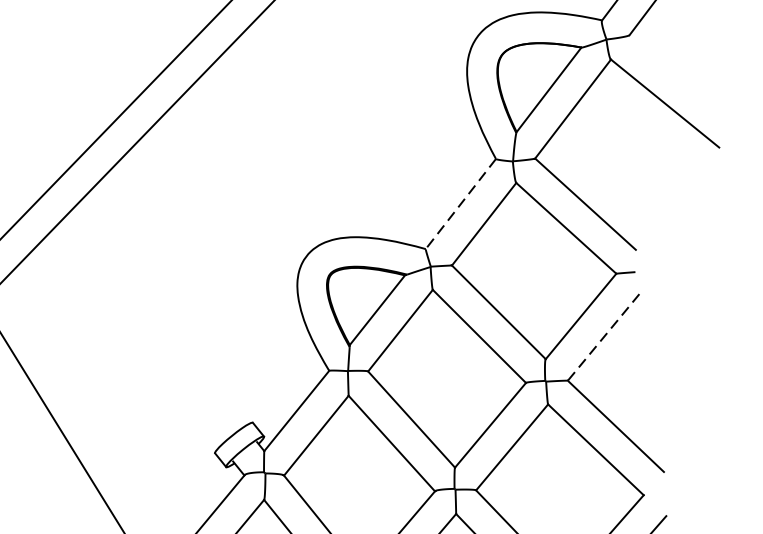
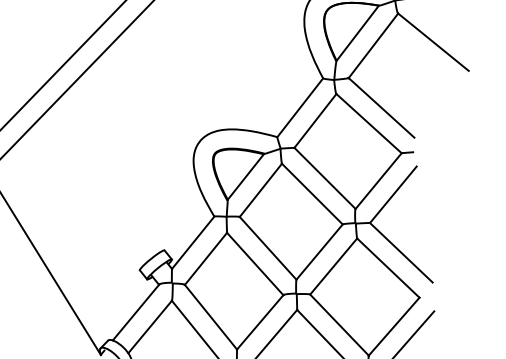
line: (459, 205) -> (299, 108), dashed -> solid
line: (603, 336) -> (393, 194), dashed -> solid

